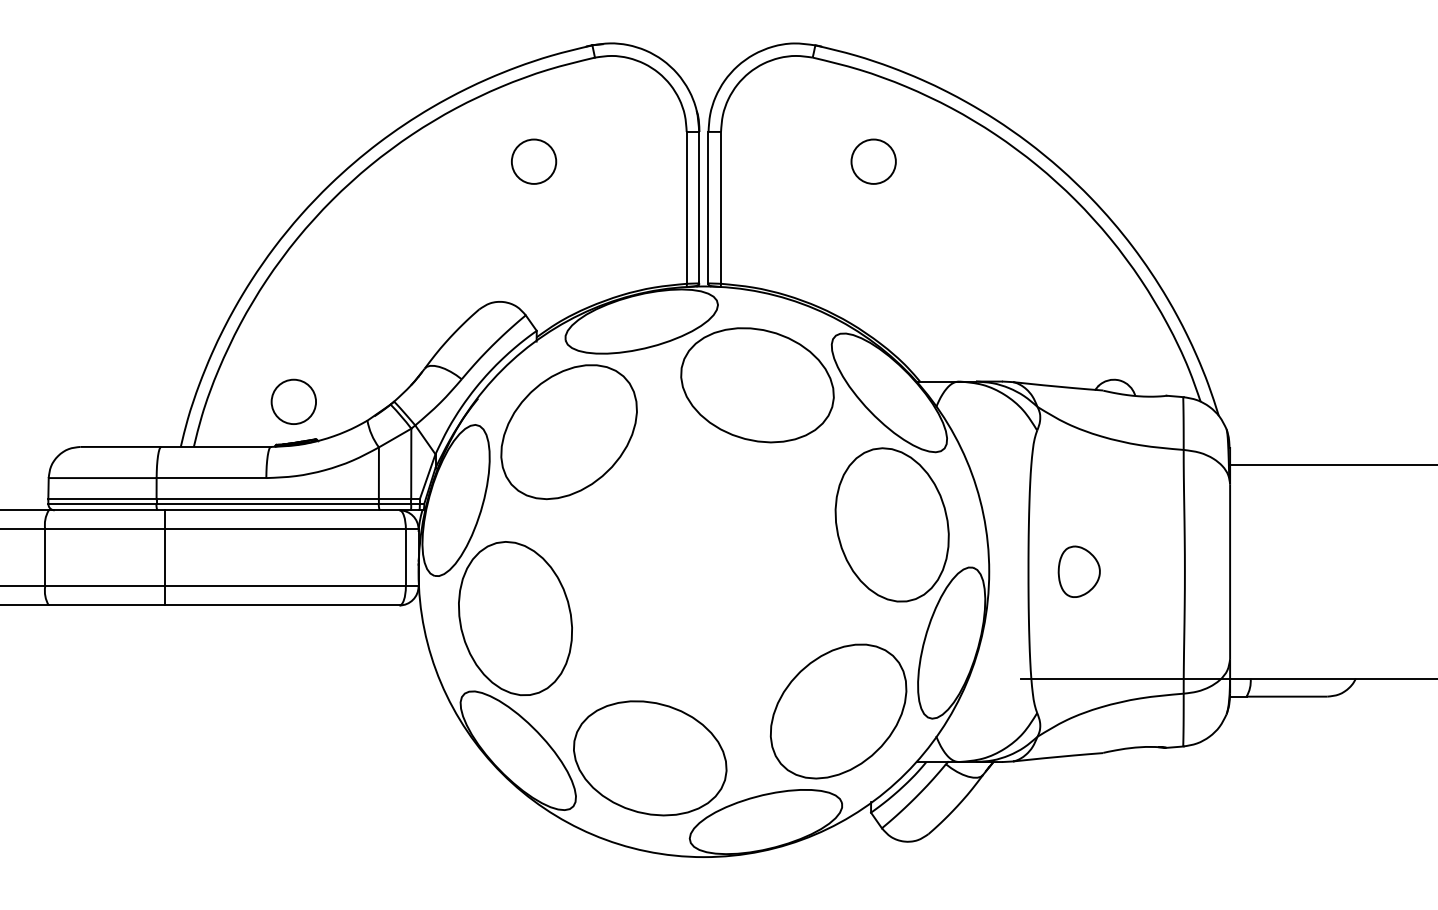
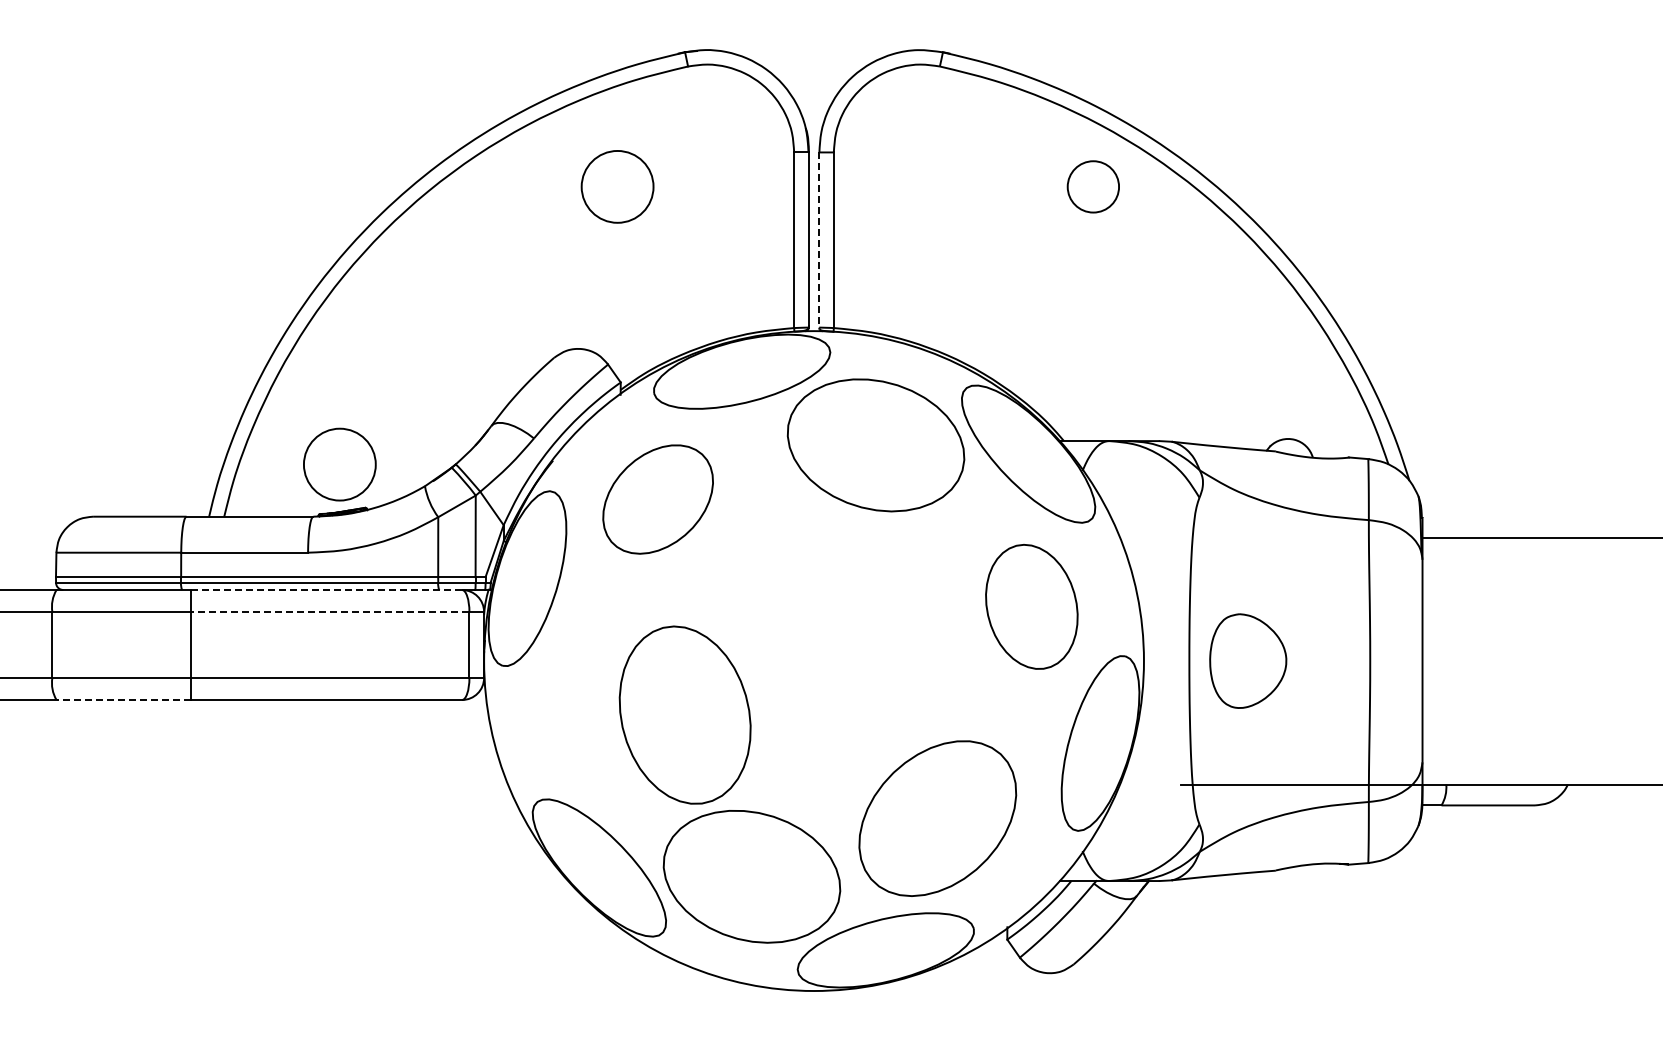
circle: (533, 161) -> (617, 186), size x1.4
circle: (872, 161) -> (1092, 186), moved
line: (708, 208) -> (819, 240), solid -> dashed
circle: (293, 401) -> (339, 464), size x1.4
part: (568, 432) -> (657, 499), size x0.7
line: (282, 510) -> (326, 590), solid -> dashed
part: (891, 524) -> (1031, 606), size x0.7
line: (284, 529) -> (329, 612), solid -> dashed
part: (1078, 571) -> (1247, 660), size x1.6
line: (106, 605) -> (123, 699), solid -> dashed
part: (514, 618) -> (684, 714), moved
part: (838, 711) -> (937, 818), moved

